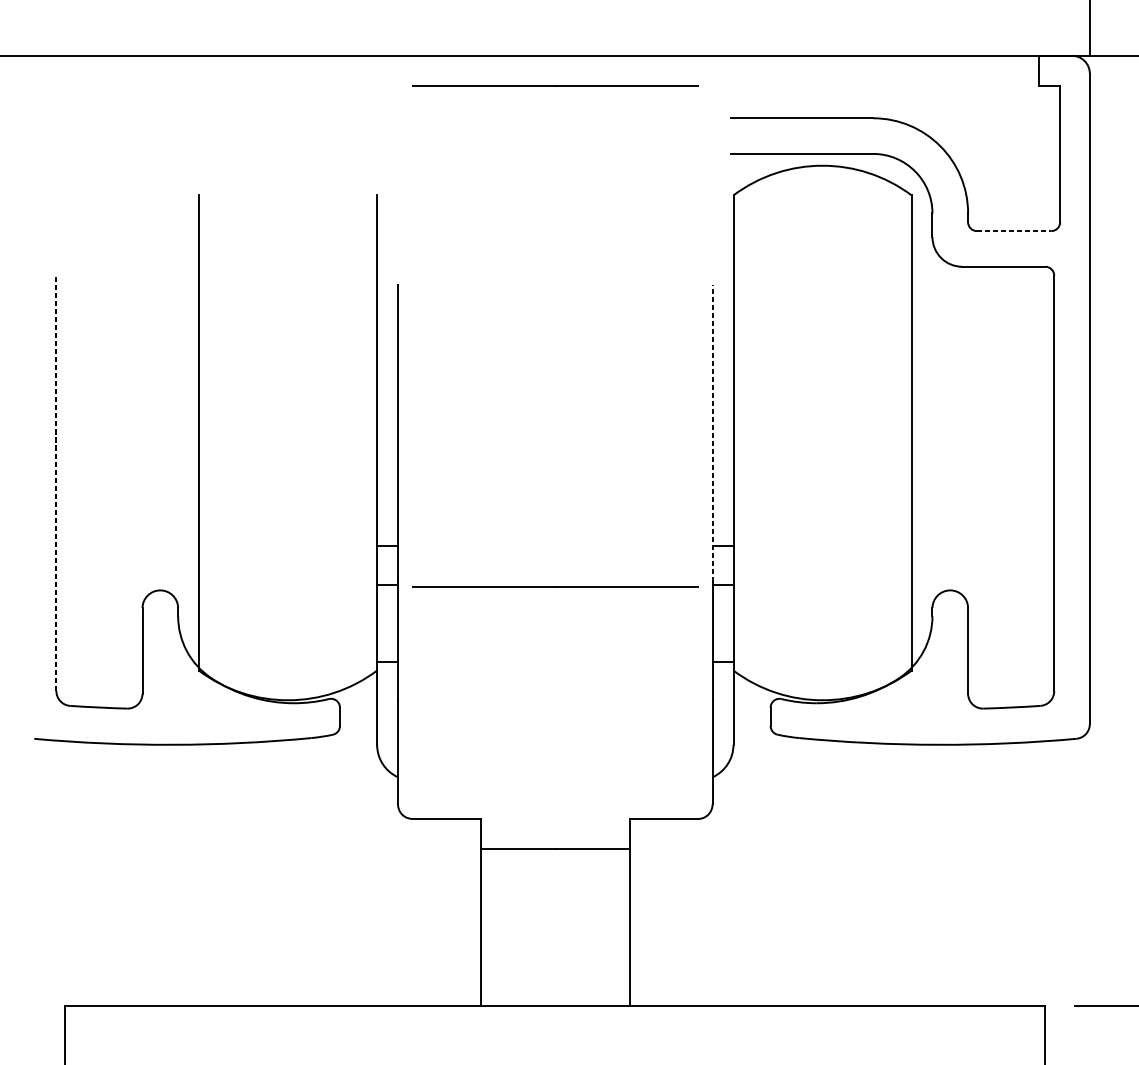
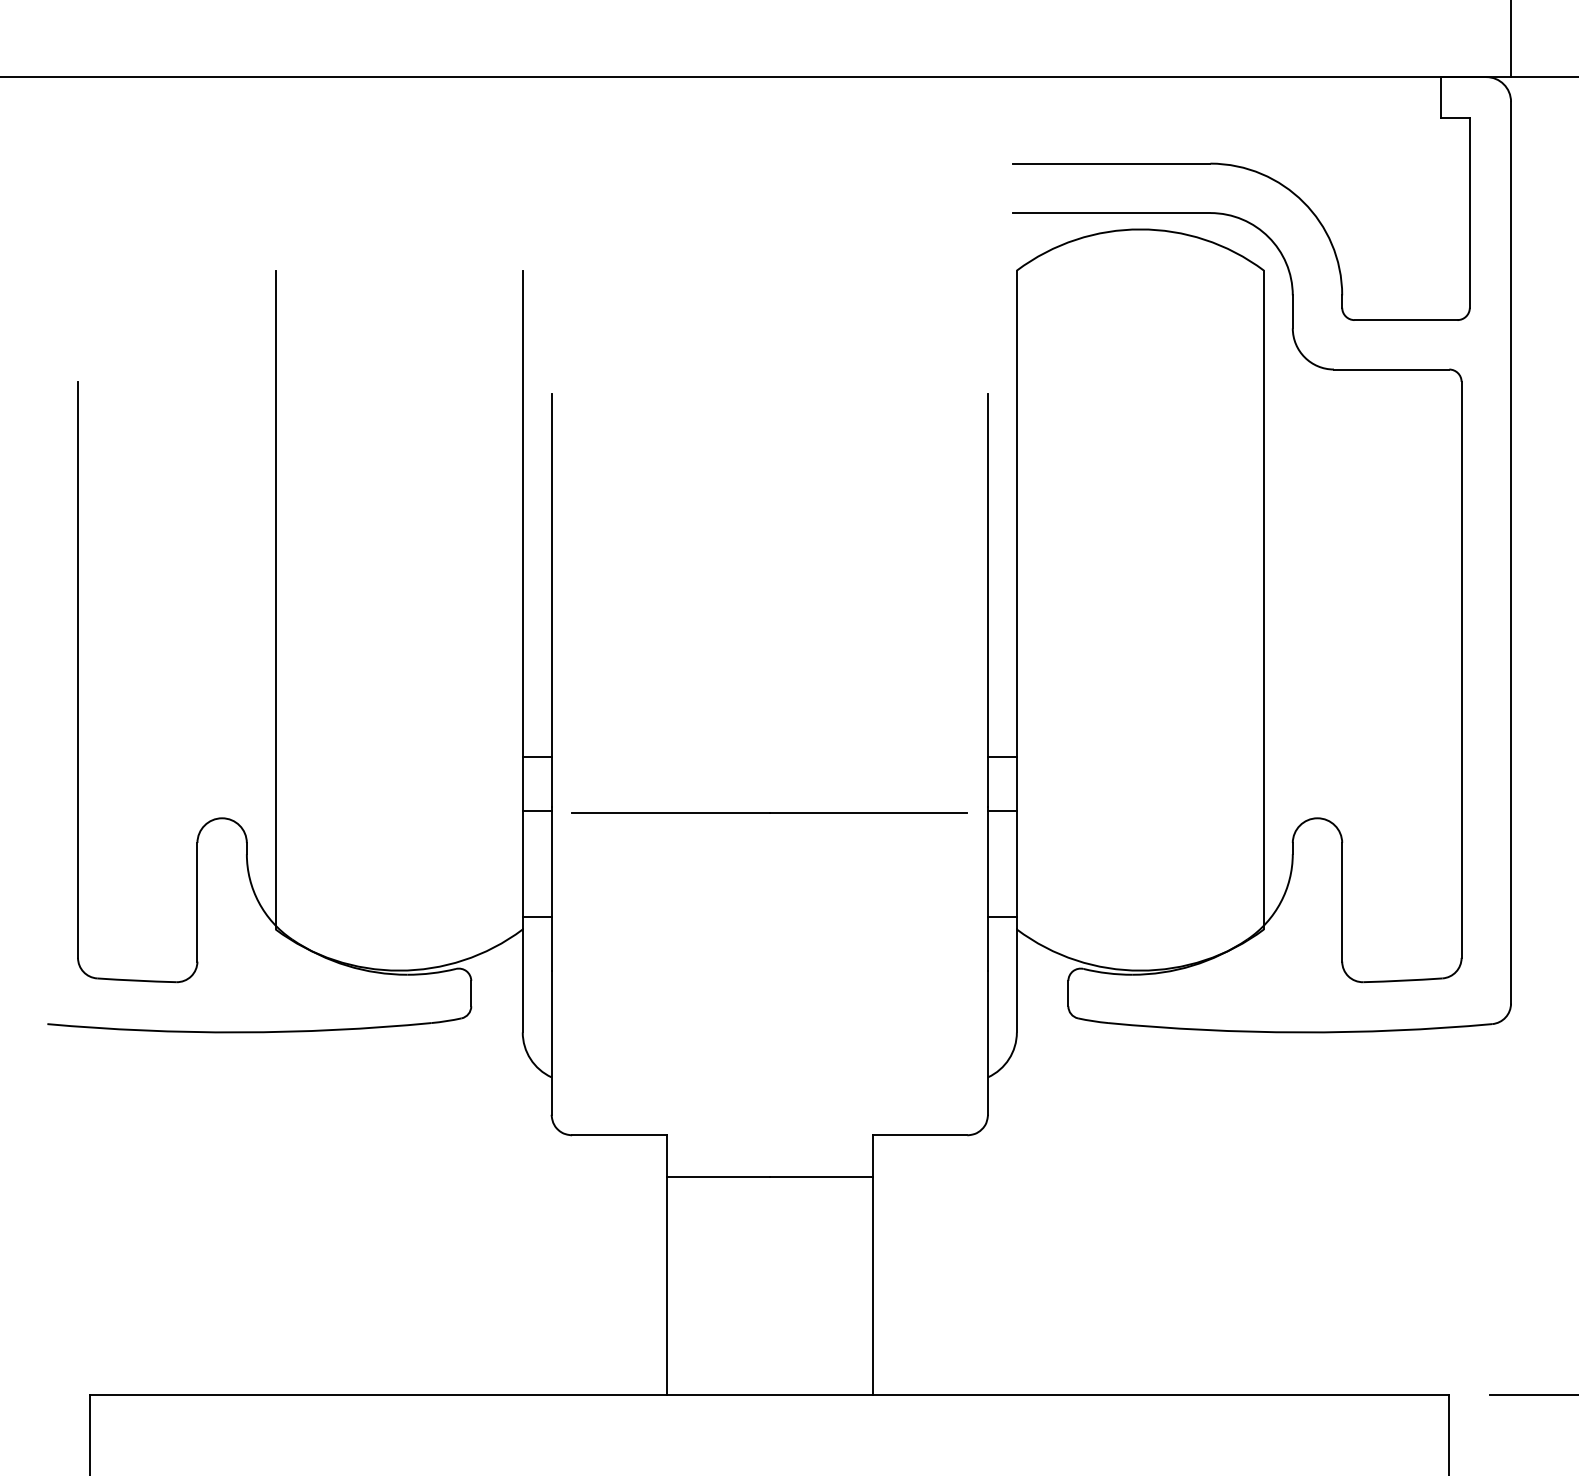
line: (555, 84) -> (769, 117), removed
line: (1014, 231) -> (1406, 320), dashed -> solid
line: (713, 433) -> (988, 600), dashed -> solid
line: (56, 483) -> (78, 669), dashed -> solid

